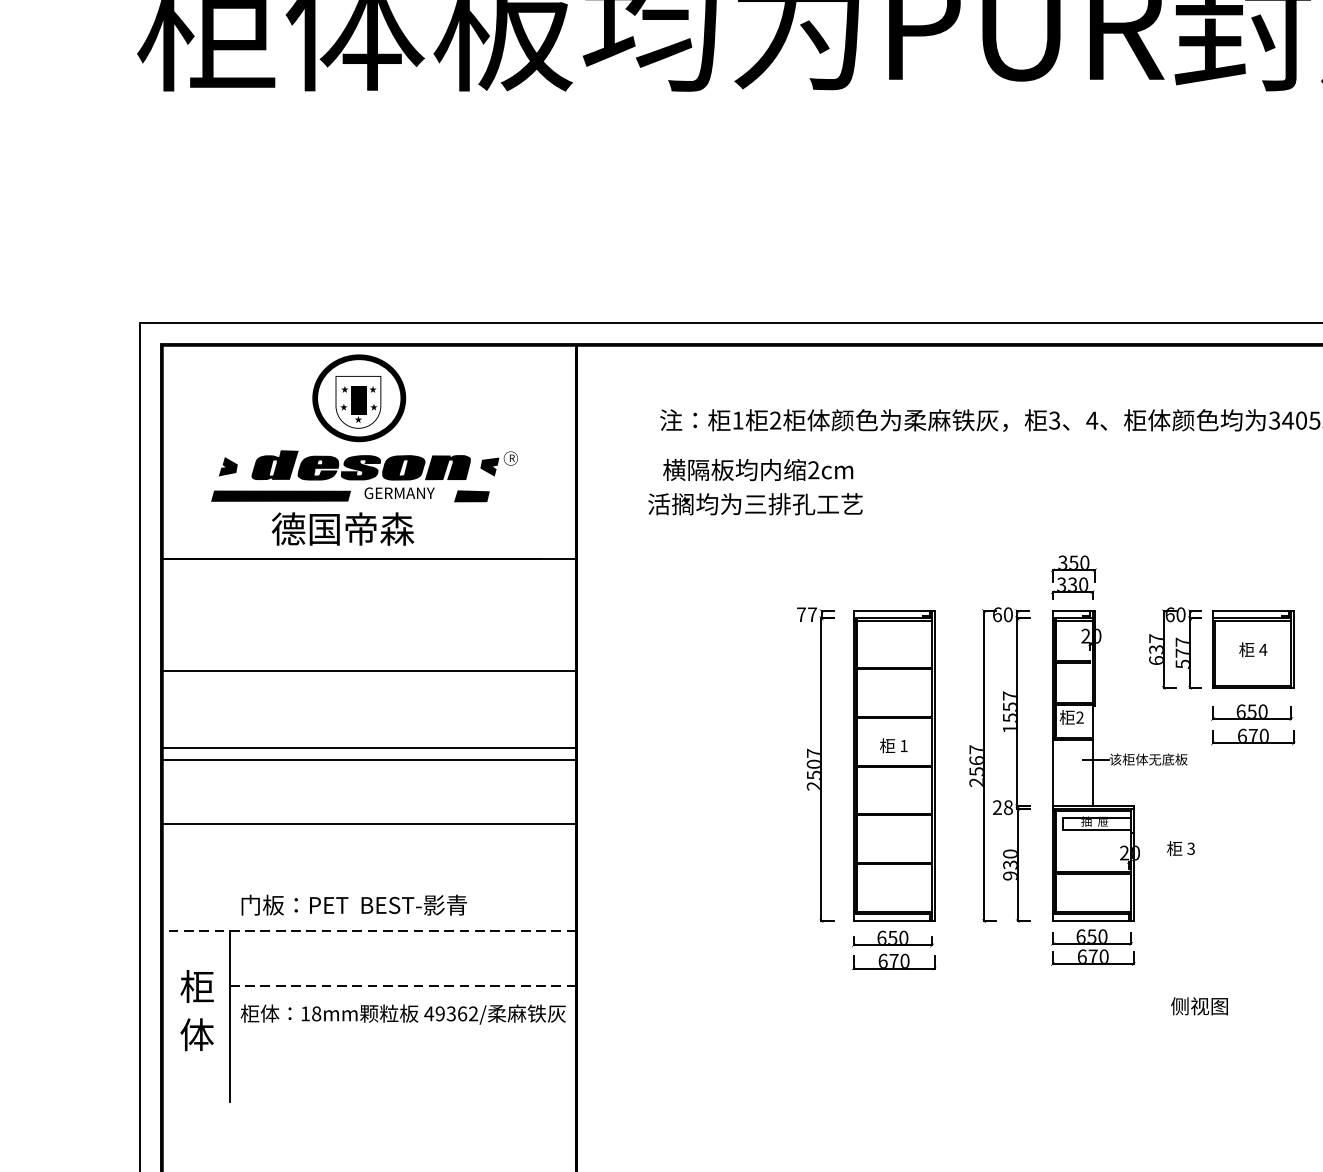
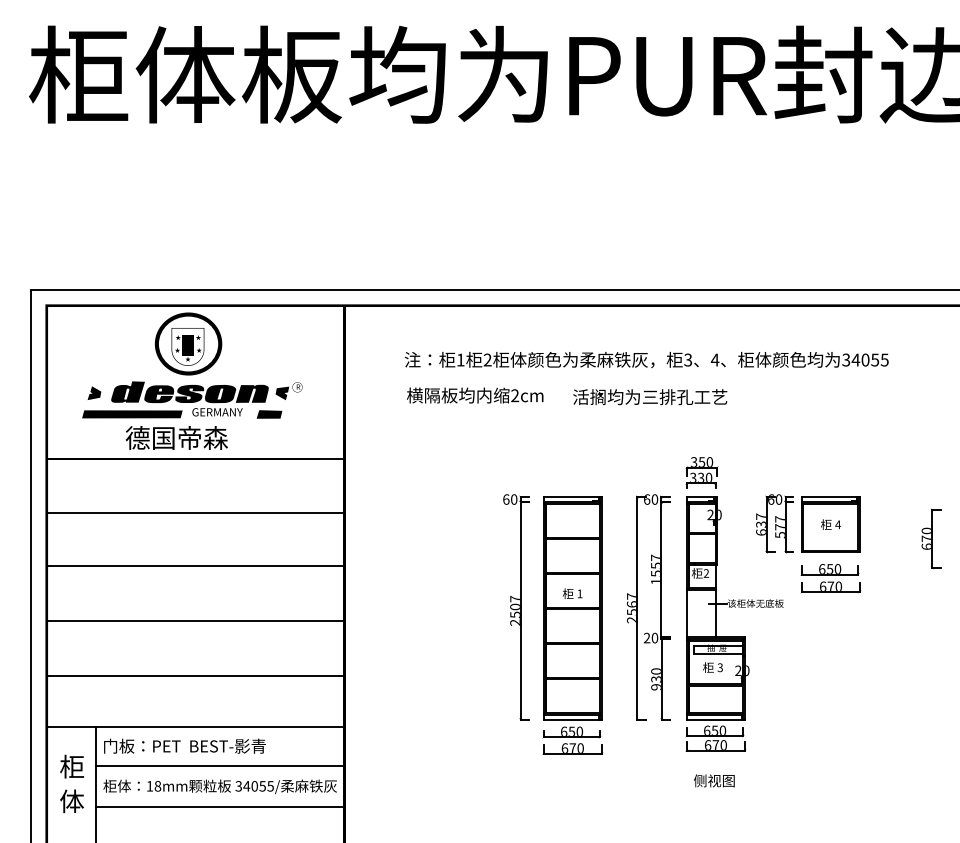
text: (755, 504) -> (650, 397), moved
text: (807, 614) -> (510, 499), 77 -> 60
line: (368, 670) -> (195, 512), moved
line: (368, 748) -> (195, 621), moved
line: (370, 760) -> (196, 566), moved
text: (1007, 808) -> (654, 638), 28 -> 20
line: (368, 823) -> (195, 675), moved
text: (1180, 848) -> (712, 667), moved
text: (353, 904) -> (184, 745), moved
line: (368, 930) -> (195, 726), dashed -> solid
line: (402, 986) -> (219, 766), dashed -> solid
text: (1199, 1005) -> (714, 780), moved
text: (451, 1014) -> (254, 786), 49362/ -> 34055/
line: (402, 1041) -> (219, 806), added

